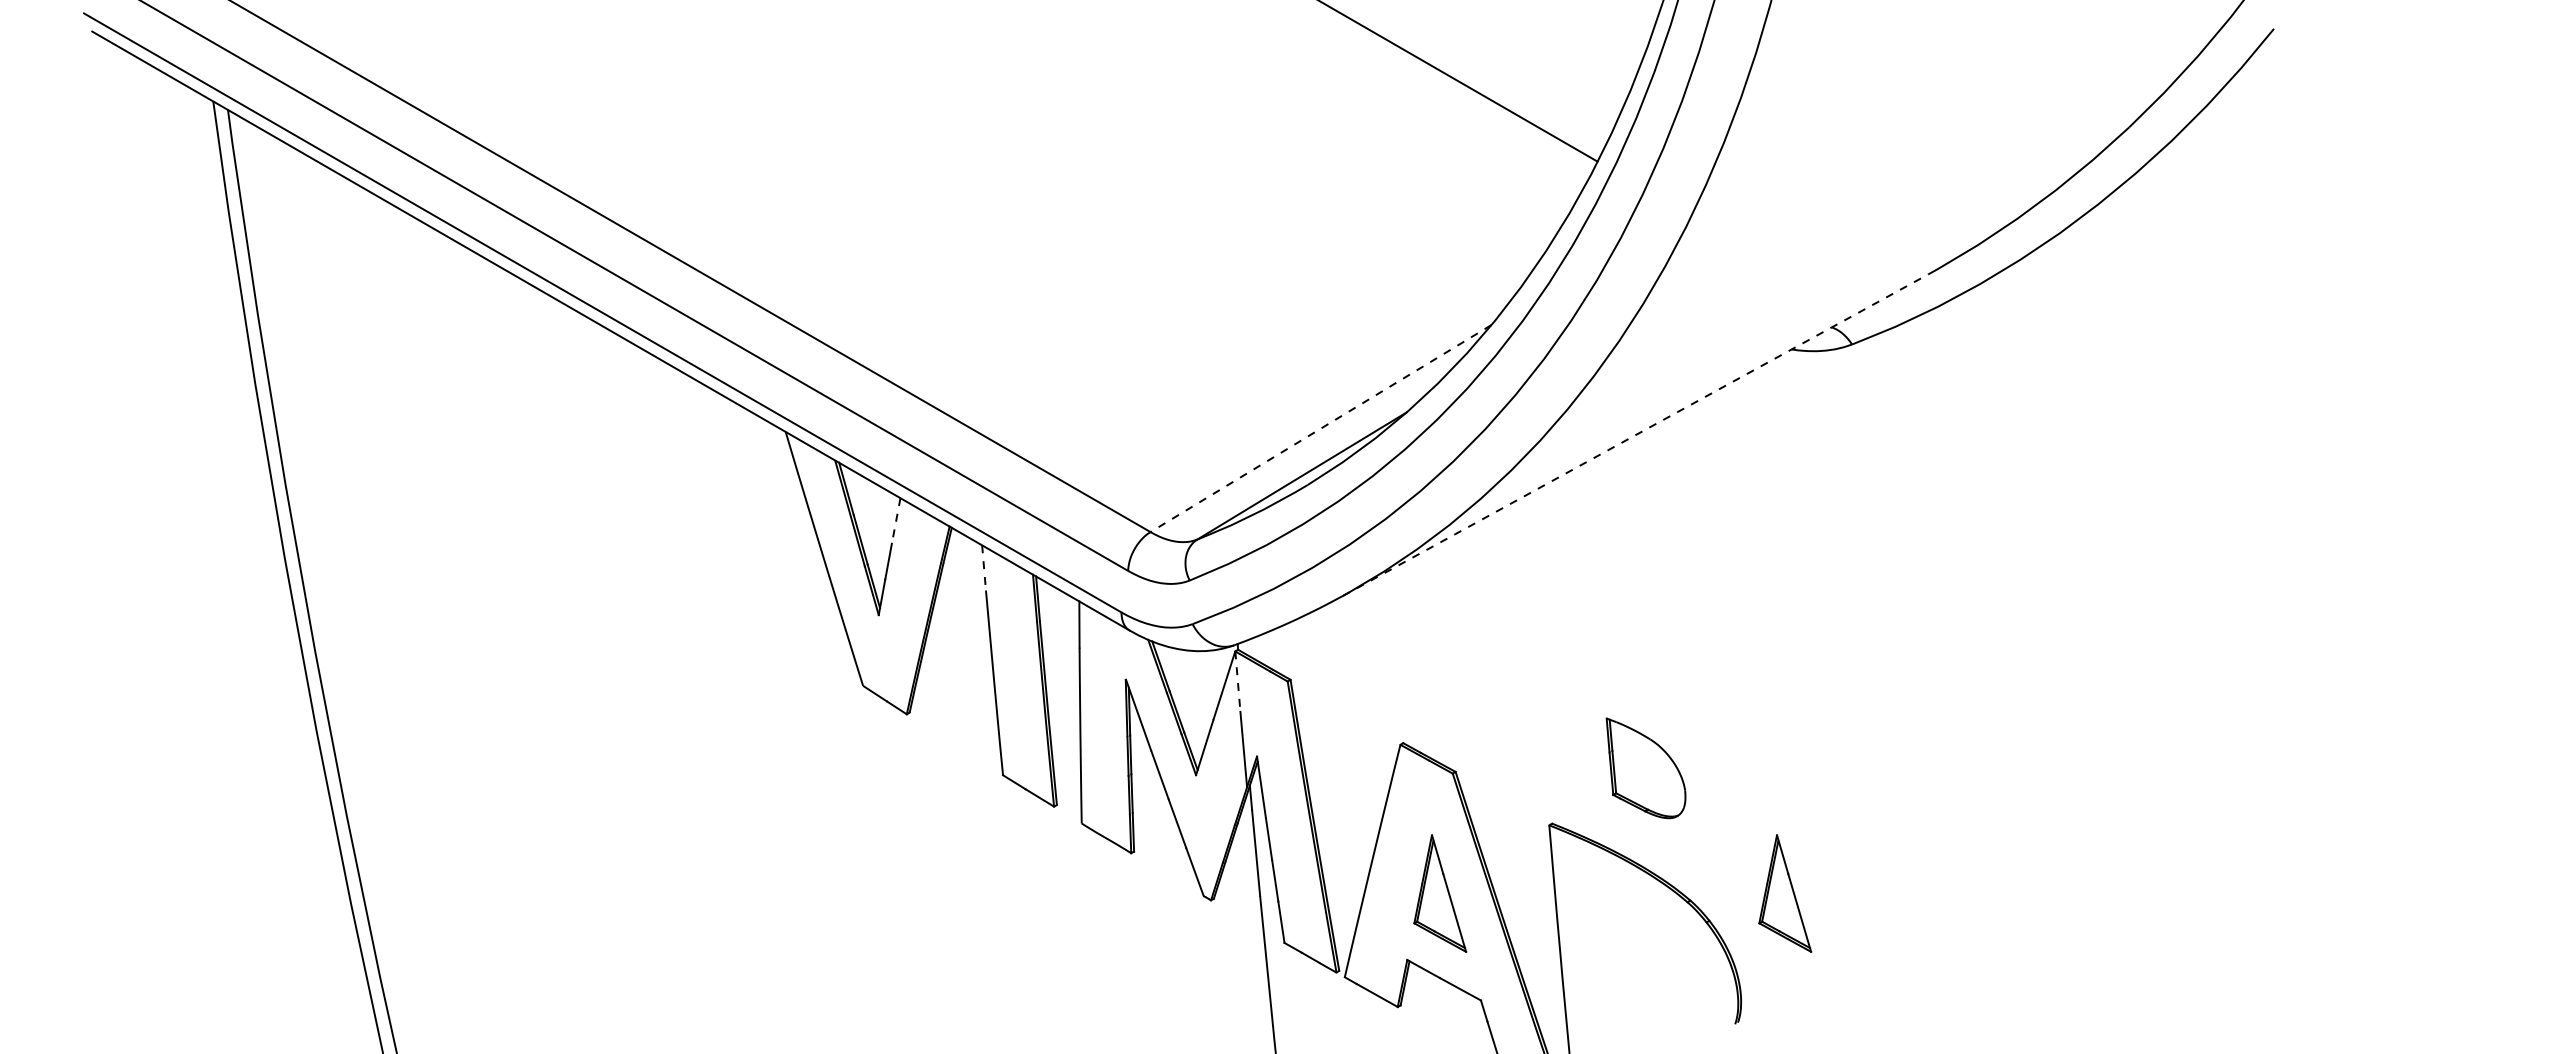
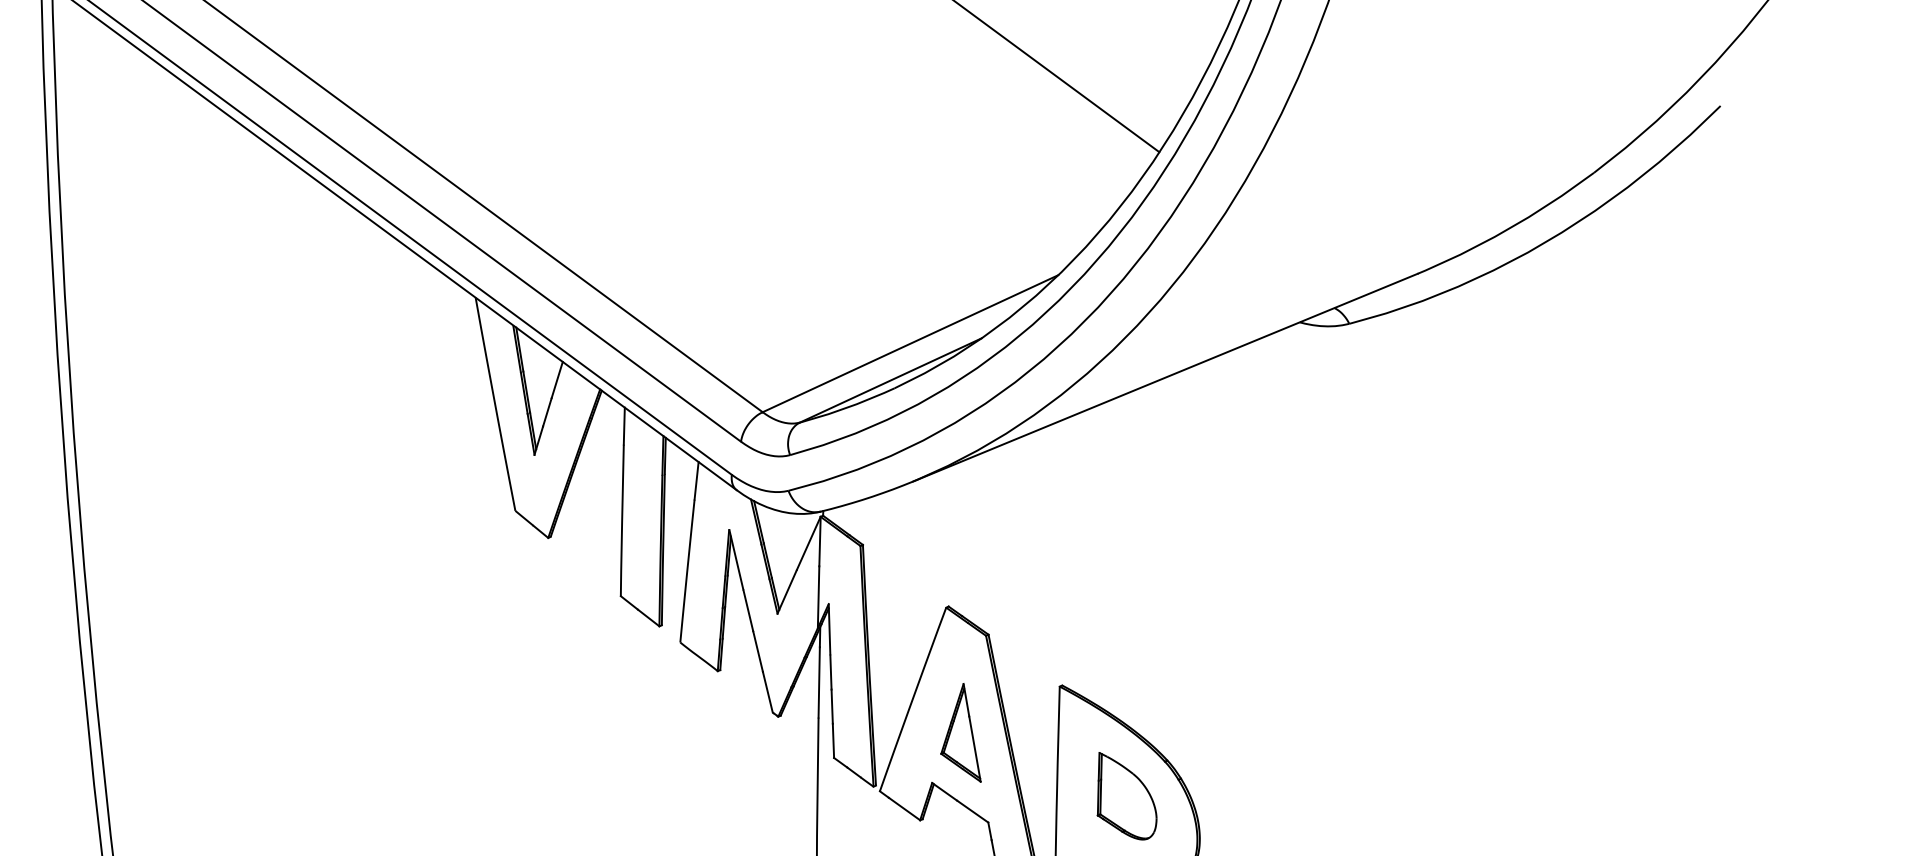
line: (1320, 428) -> (910, 343), dashed -> solid
line: (1636, 434) -> (1166, 377), dashed -> solid
line: (896, 521) -> (557, 380), dashed -> solid
line: (984, 567) -> (624, 425), dashed -> solid
line: (1237, 682) -> (819, 542), dashed -> solid
part: (1645, 768) -> (1126, 796), moved
part: (1785, 893) -> (1245, 763), removed

